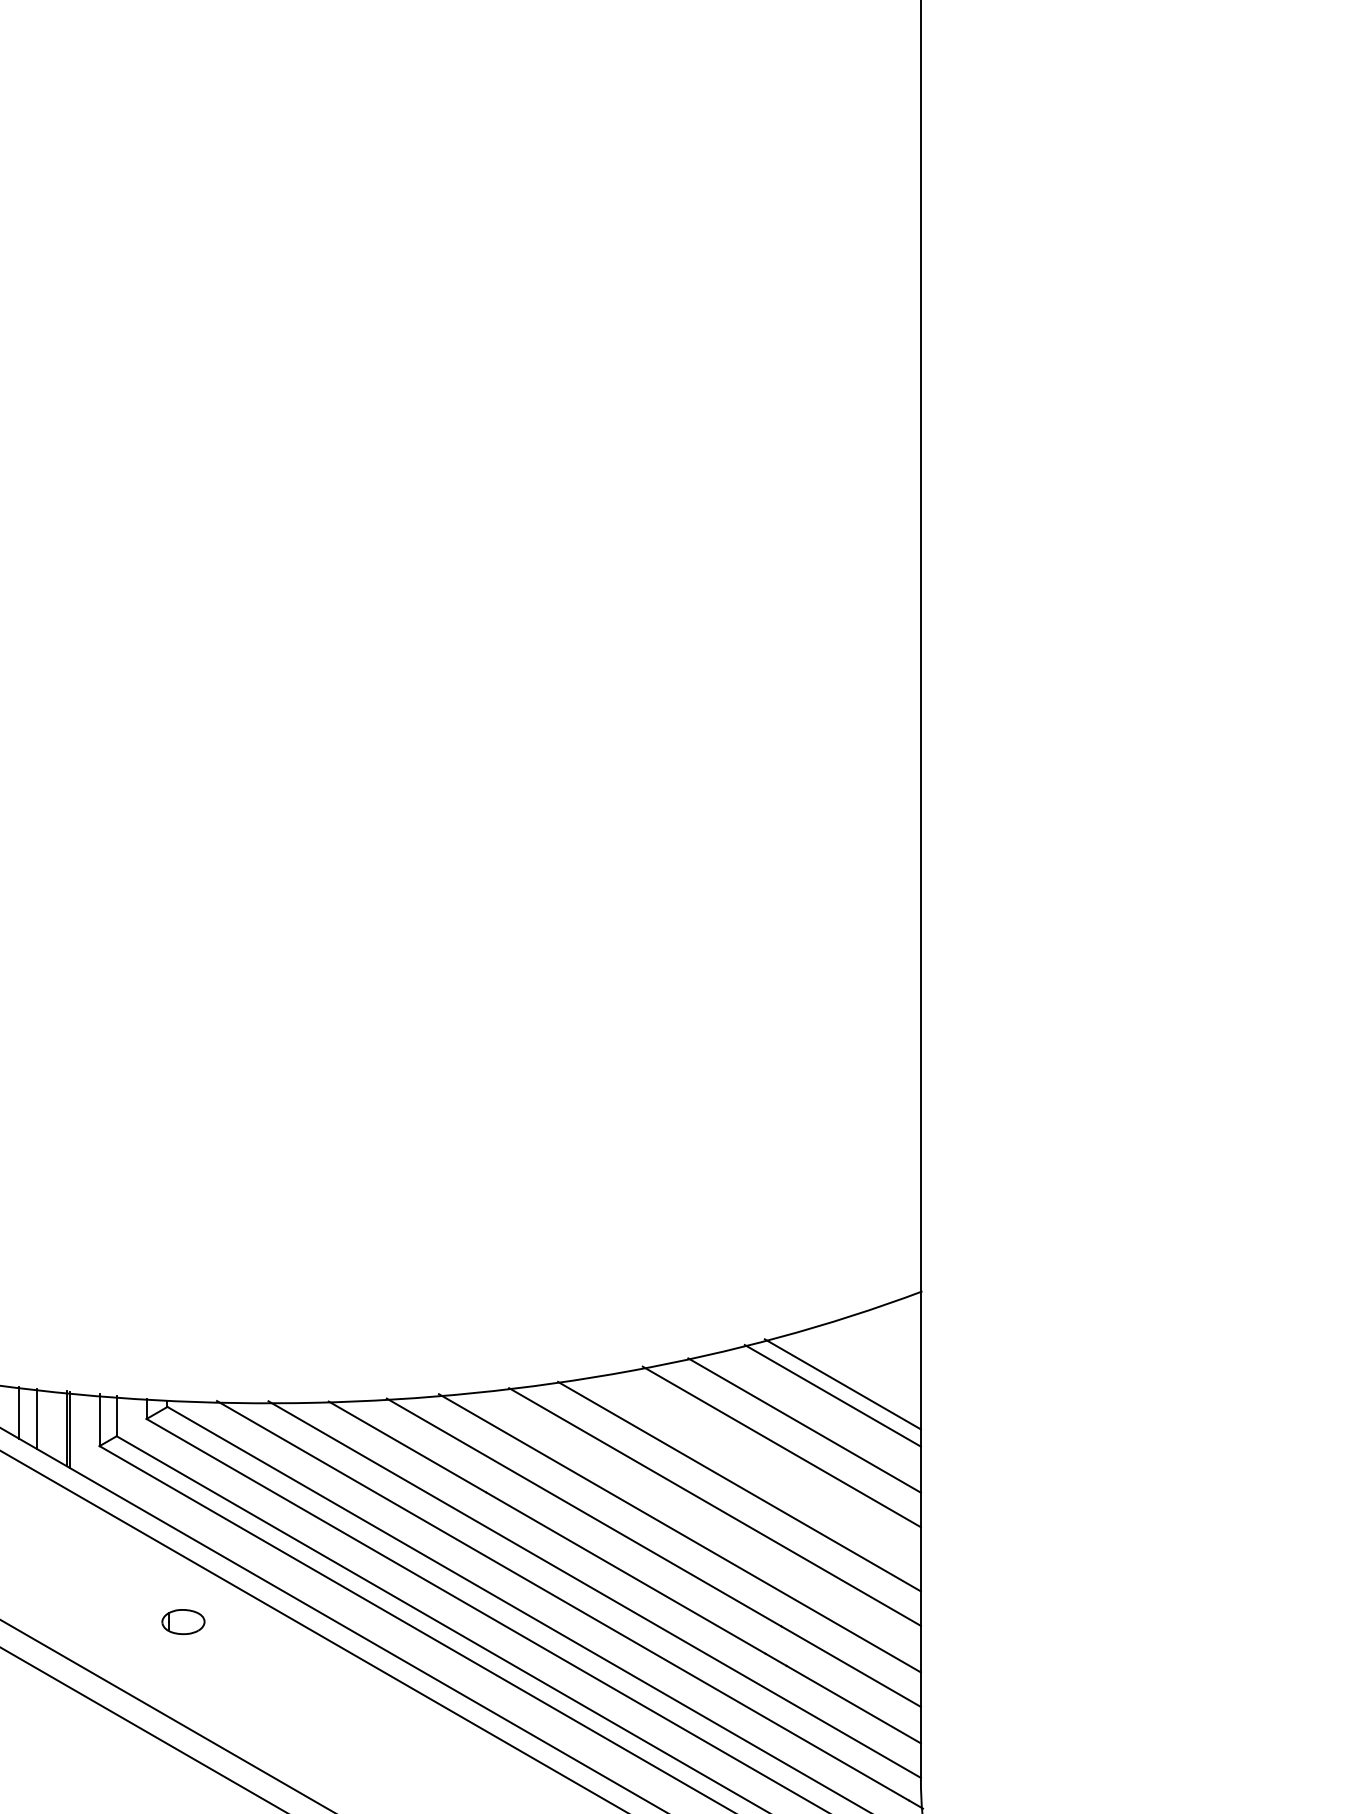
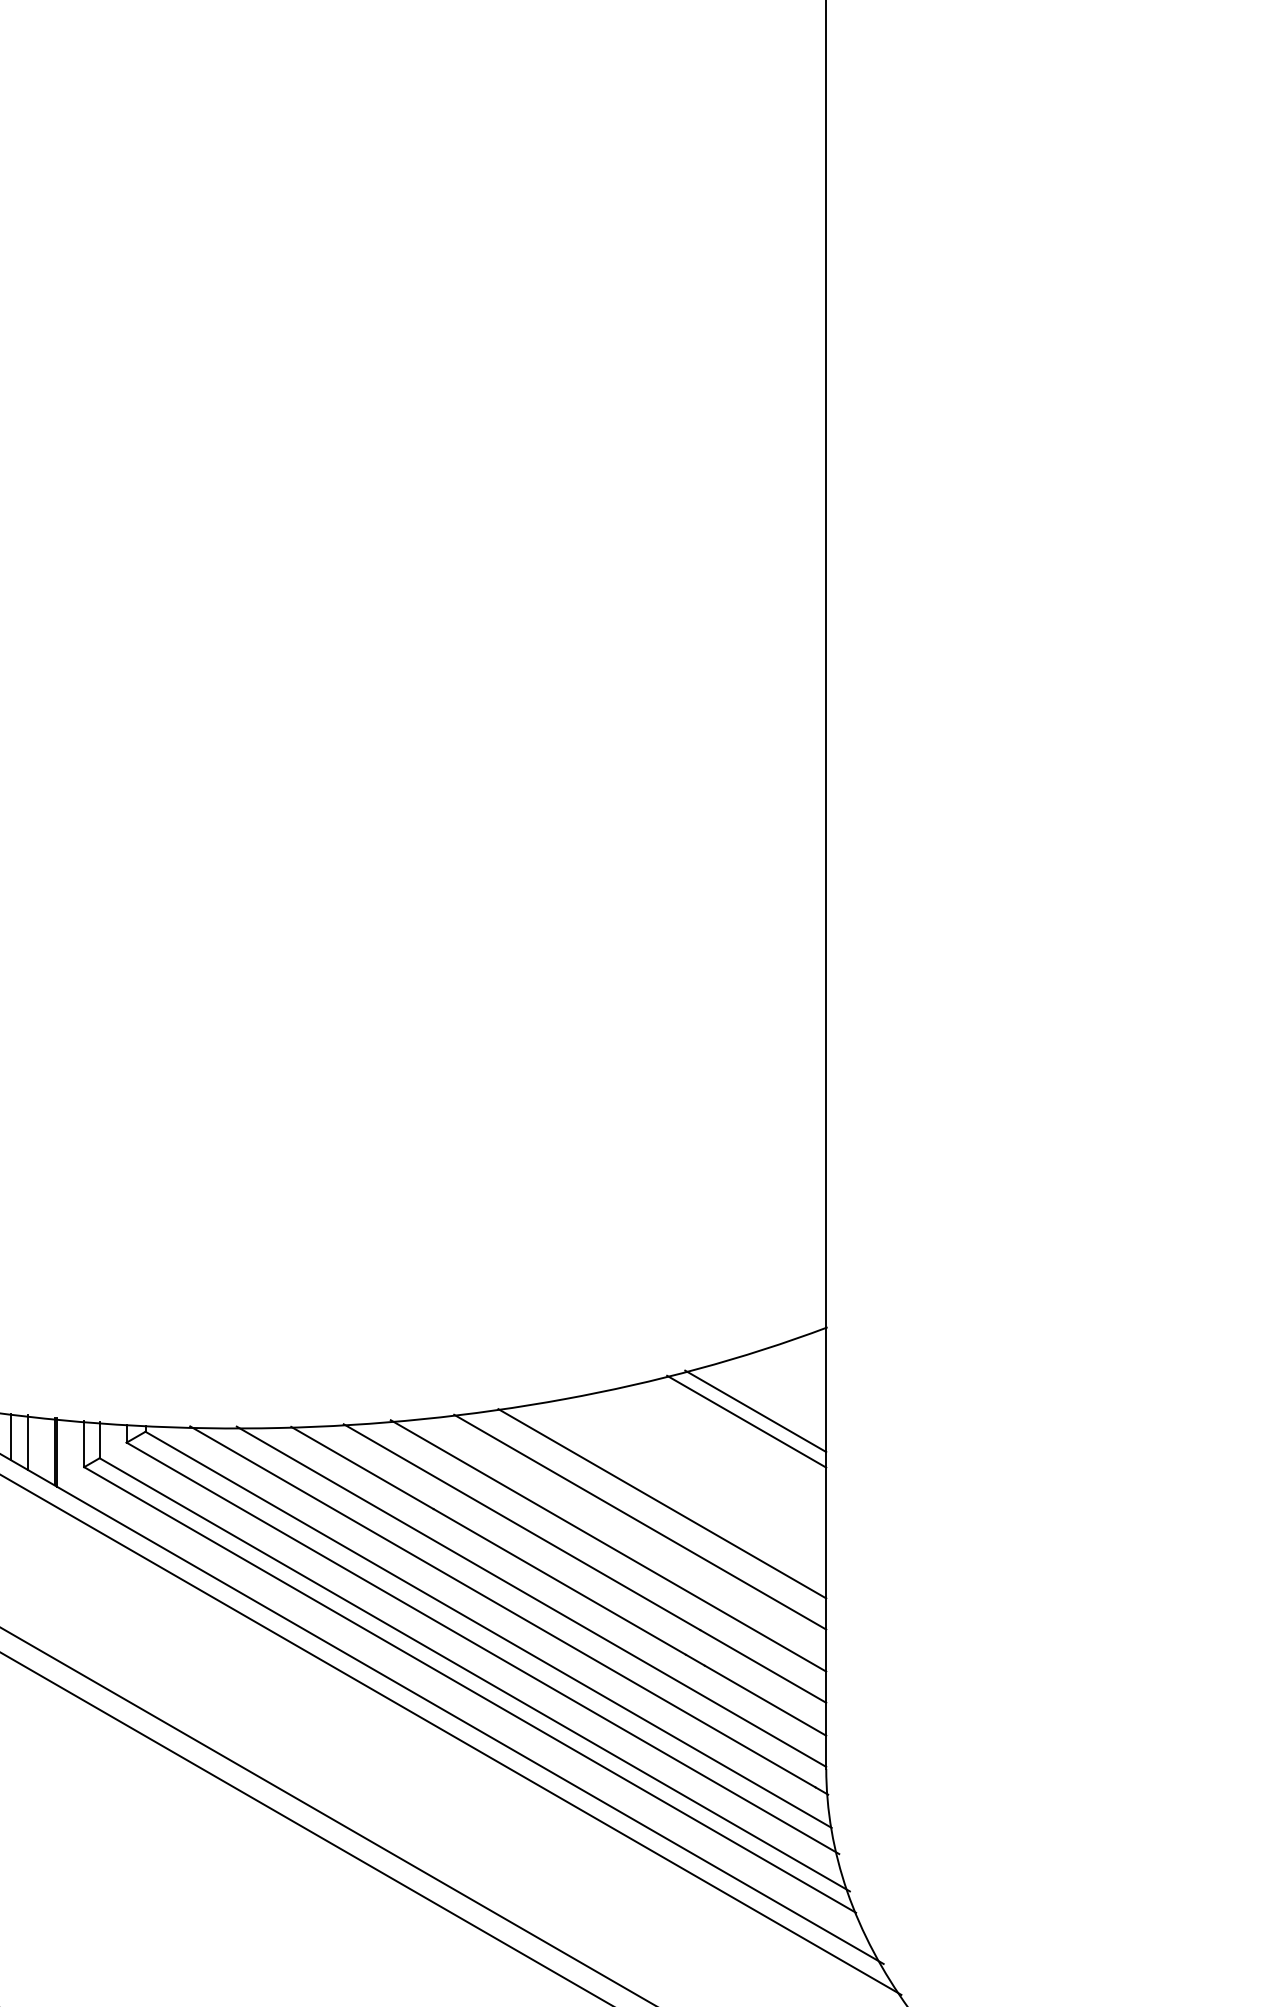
line: (804, 1425) -> (721, 1448), removed
line: (781, 1446) -> (700, 1467), removed
part: (182, 1621) -> (159, 1625), removed

